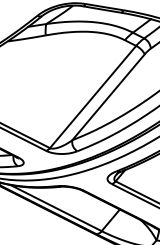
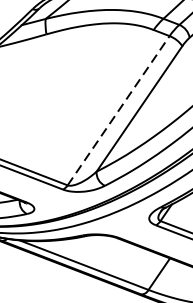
line: (93, 97) -> (119, 111), solid -> dashed

